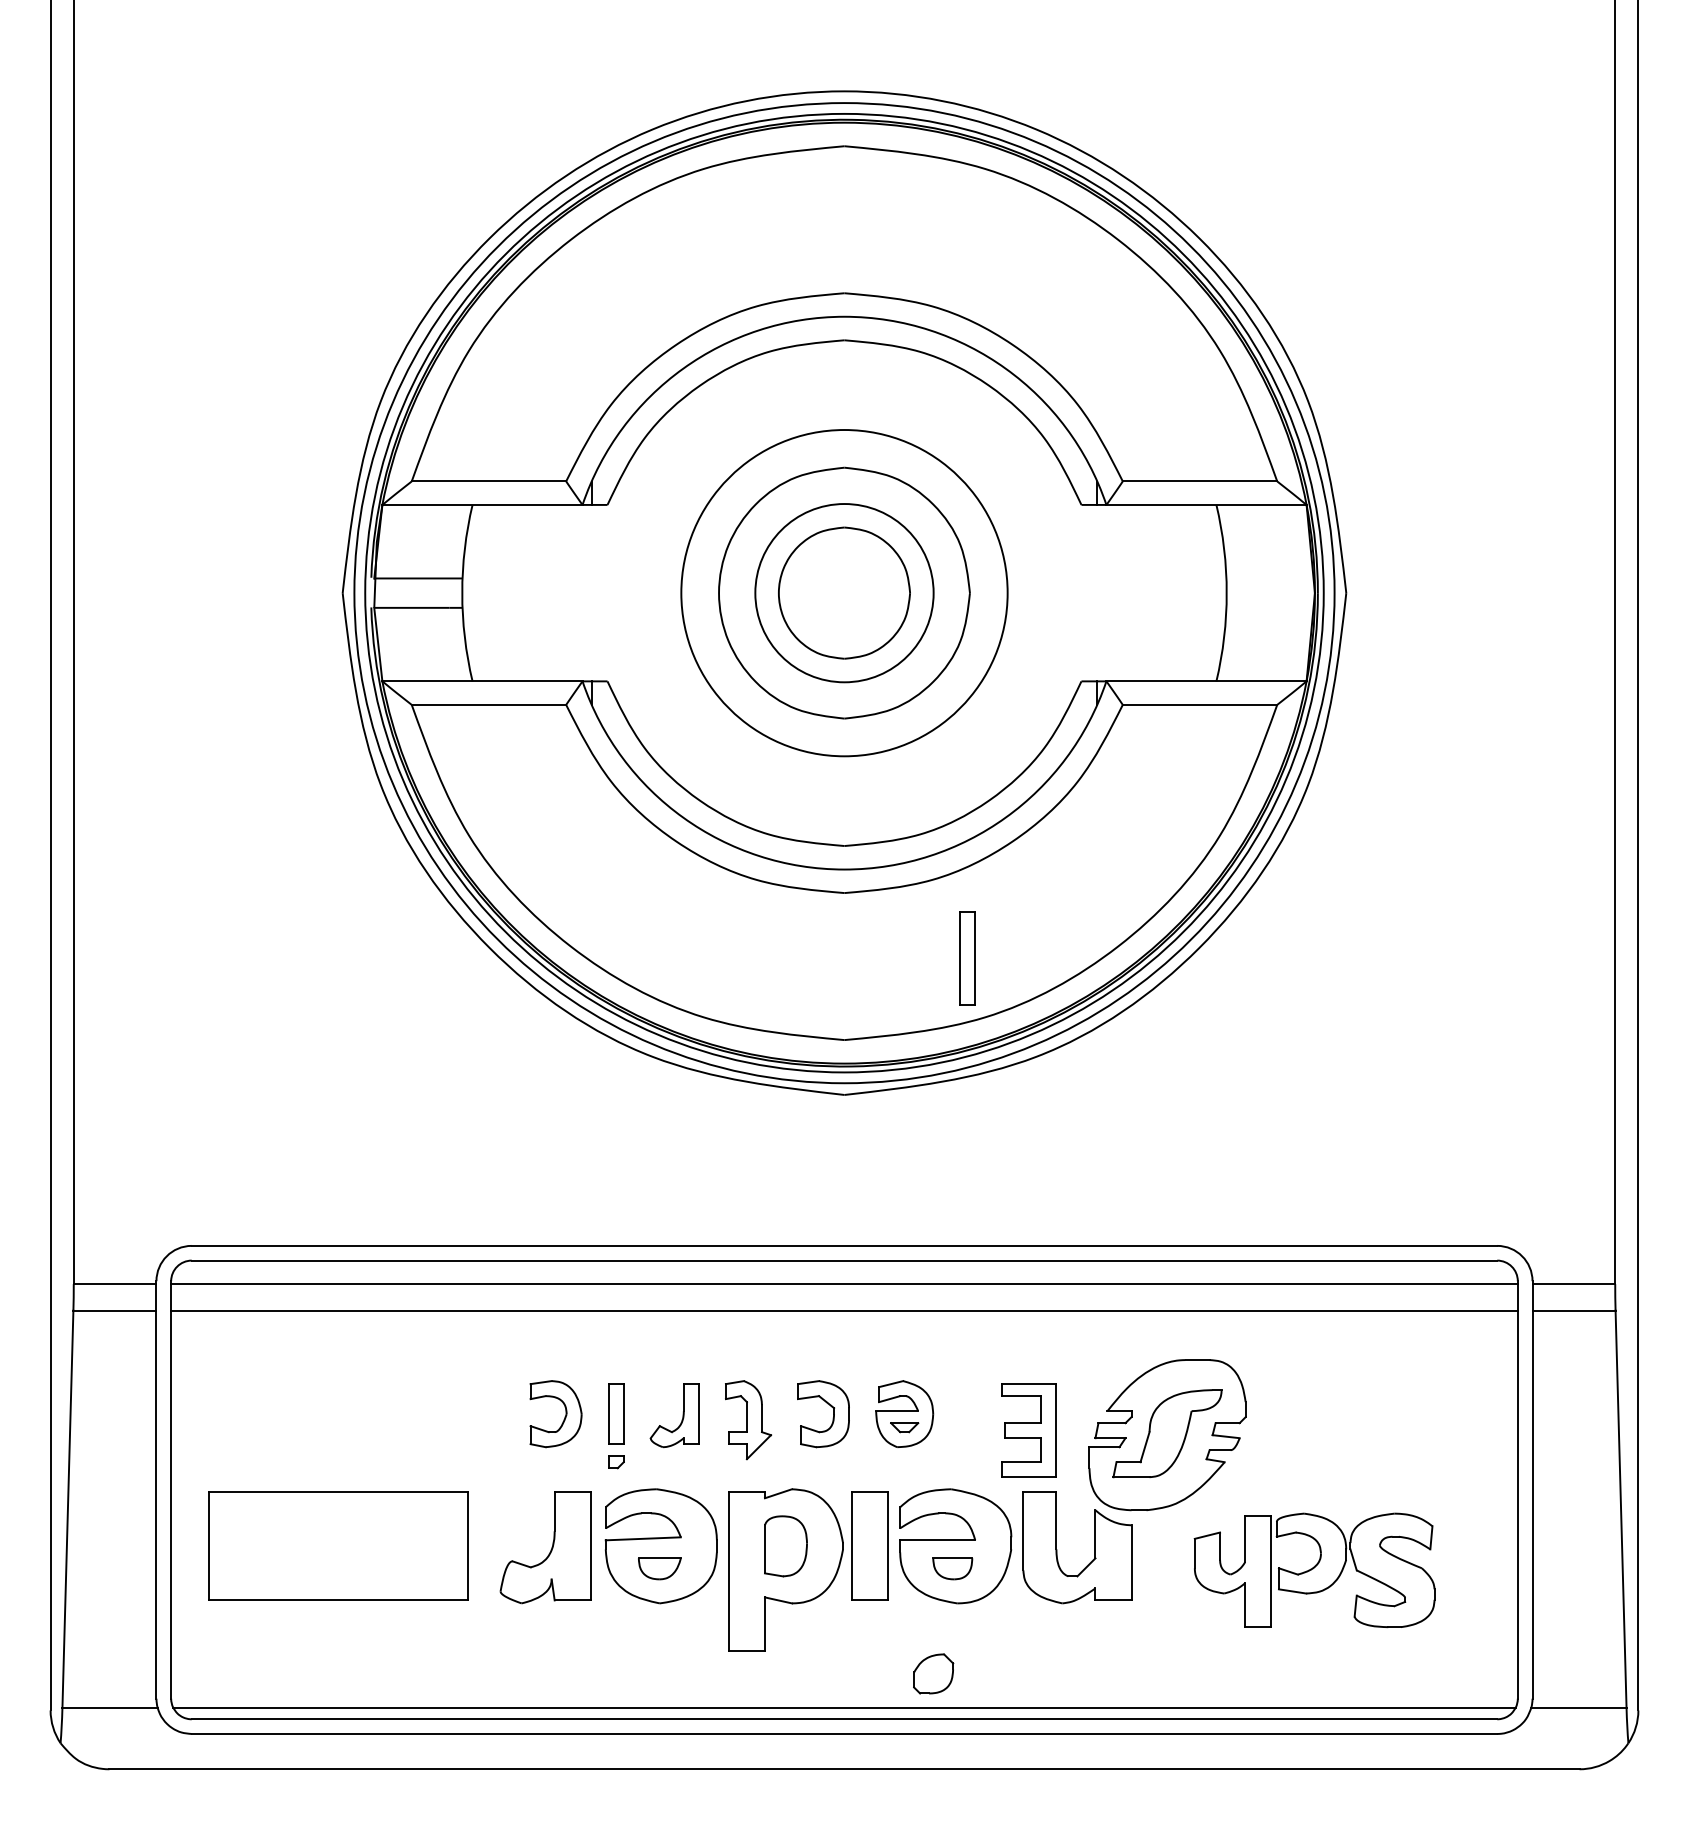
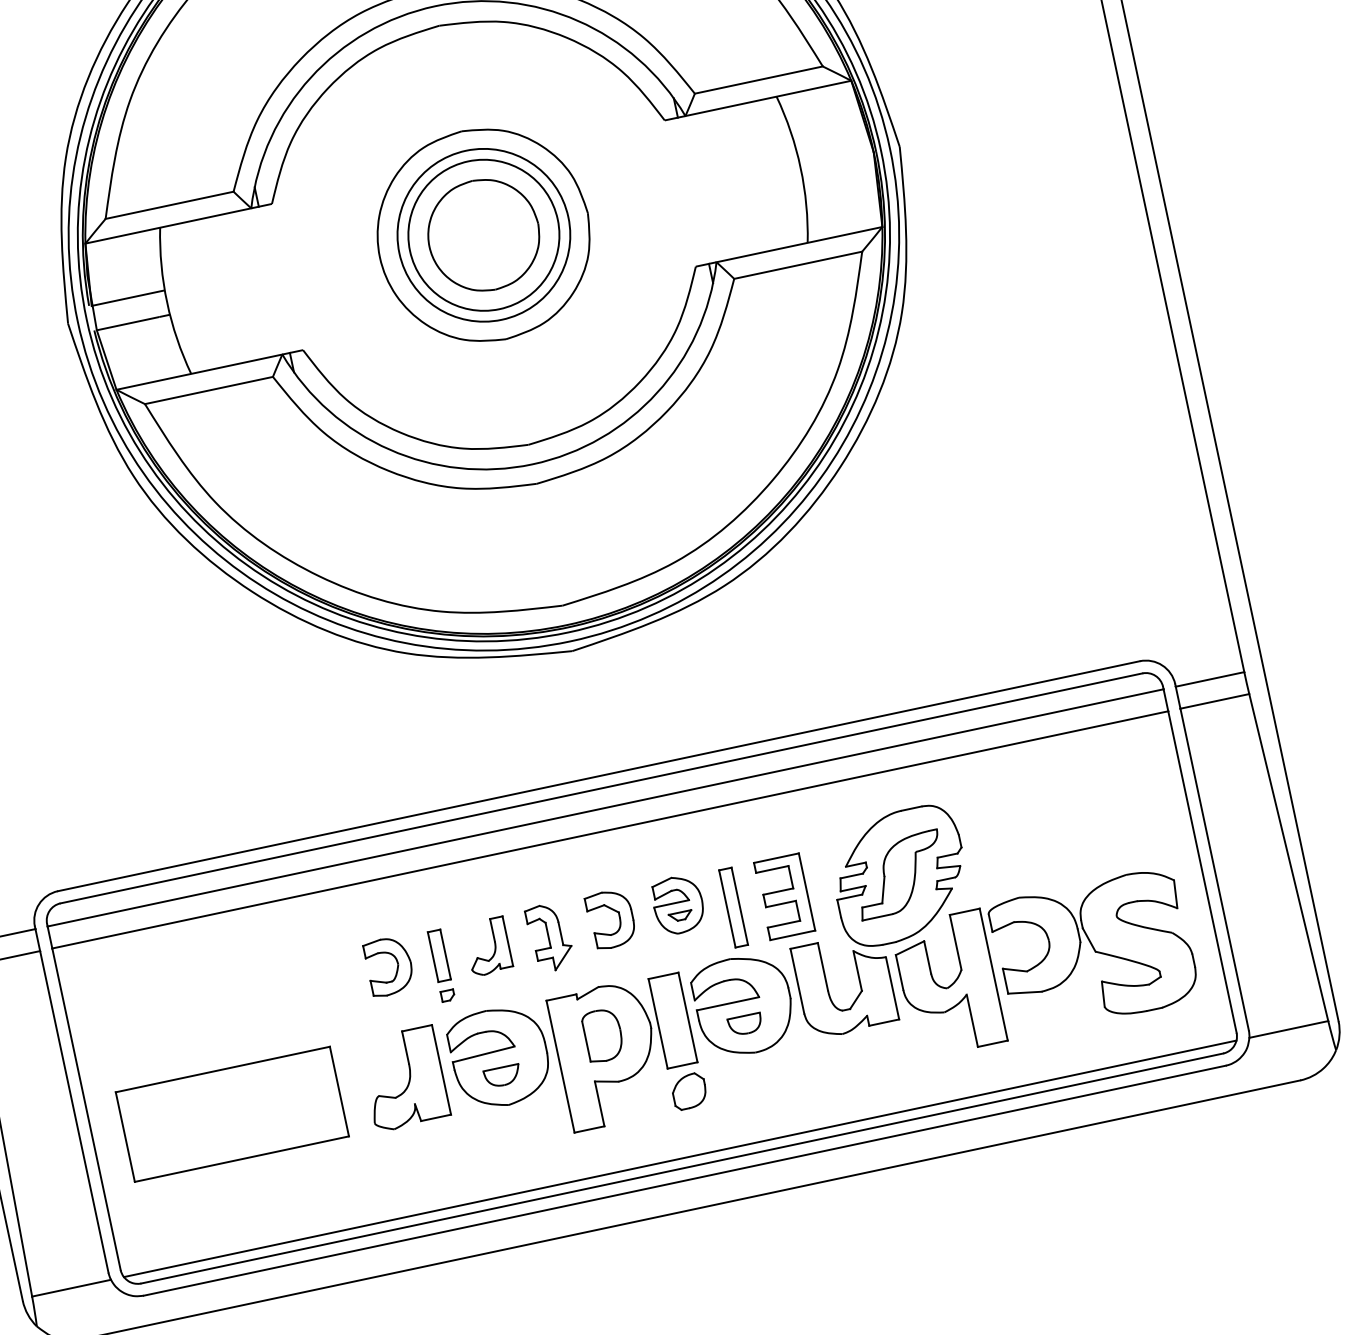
circle: (844, 593) -> (483, 235), size x0.62
part: (967, 958) -> (733, 907), moved
part: (1314, 1570) -> (1045, 962), size x1.43
part: (933, 1673) -> (689, 1091), moved

